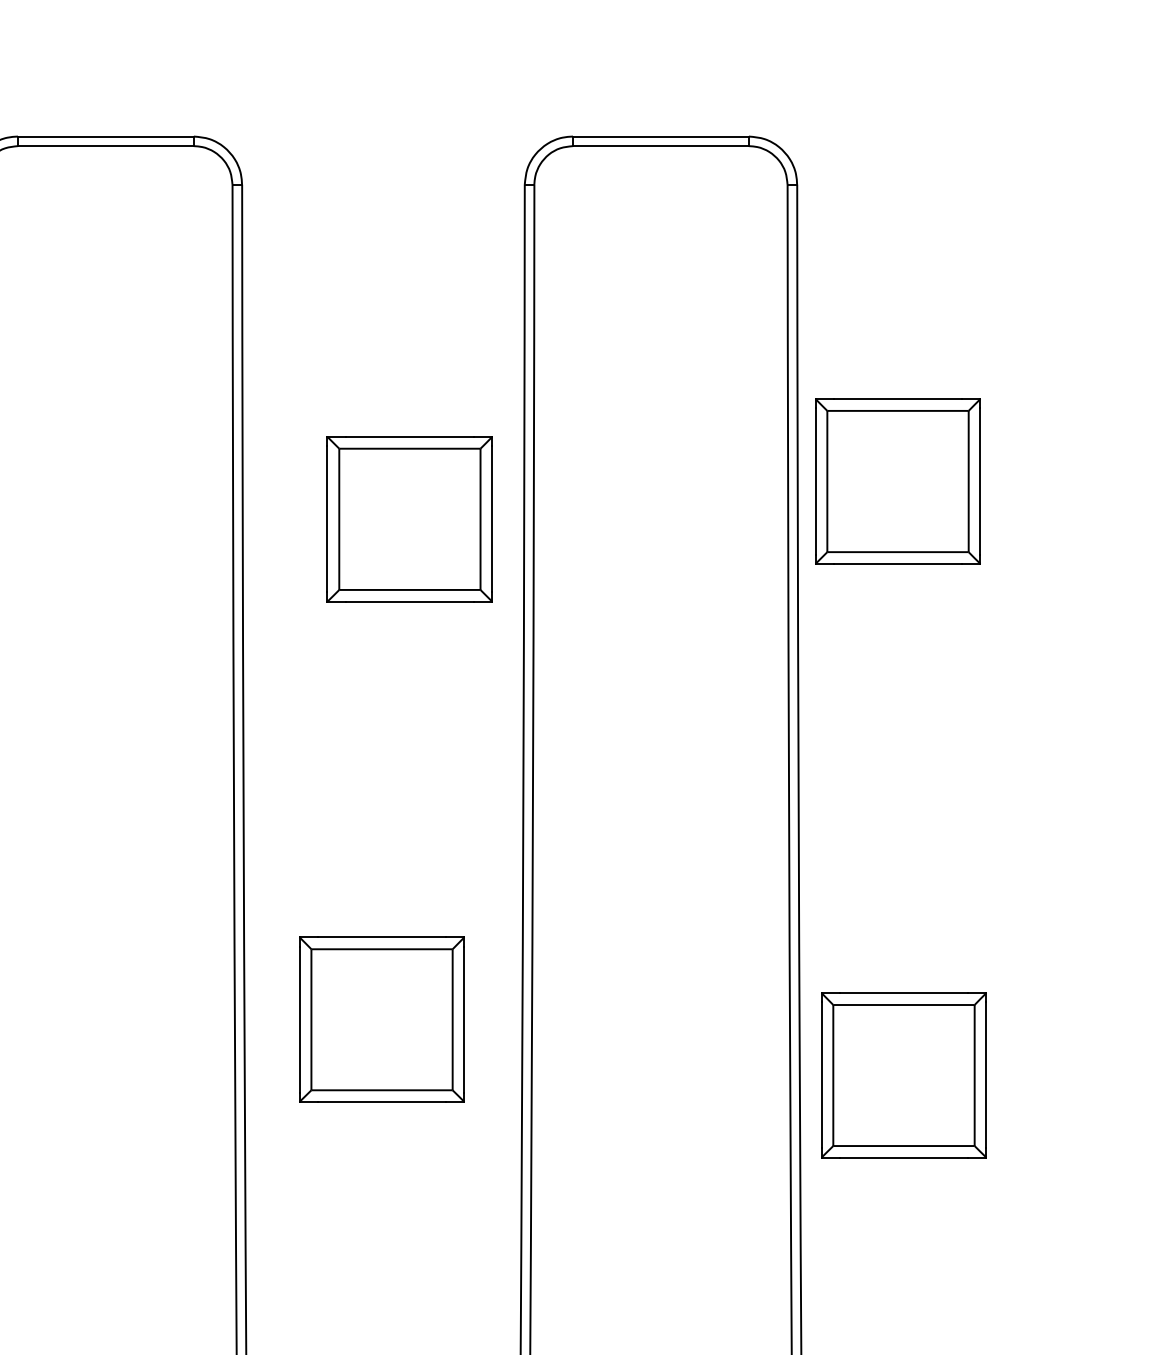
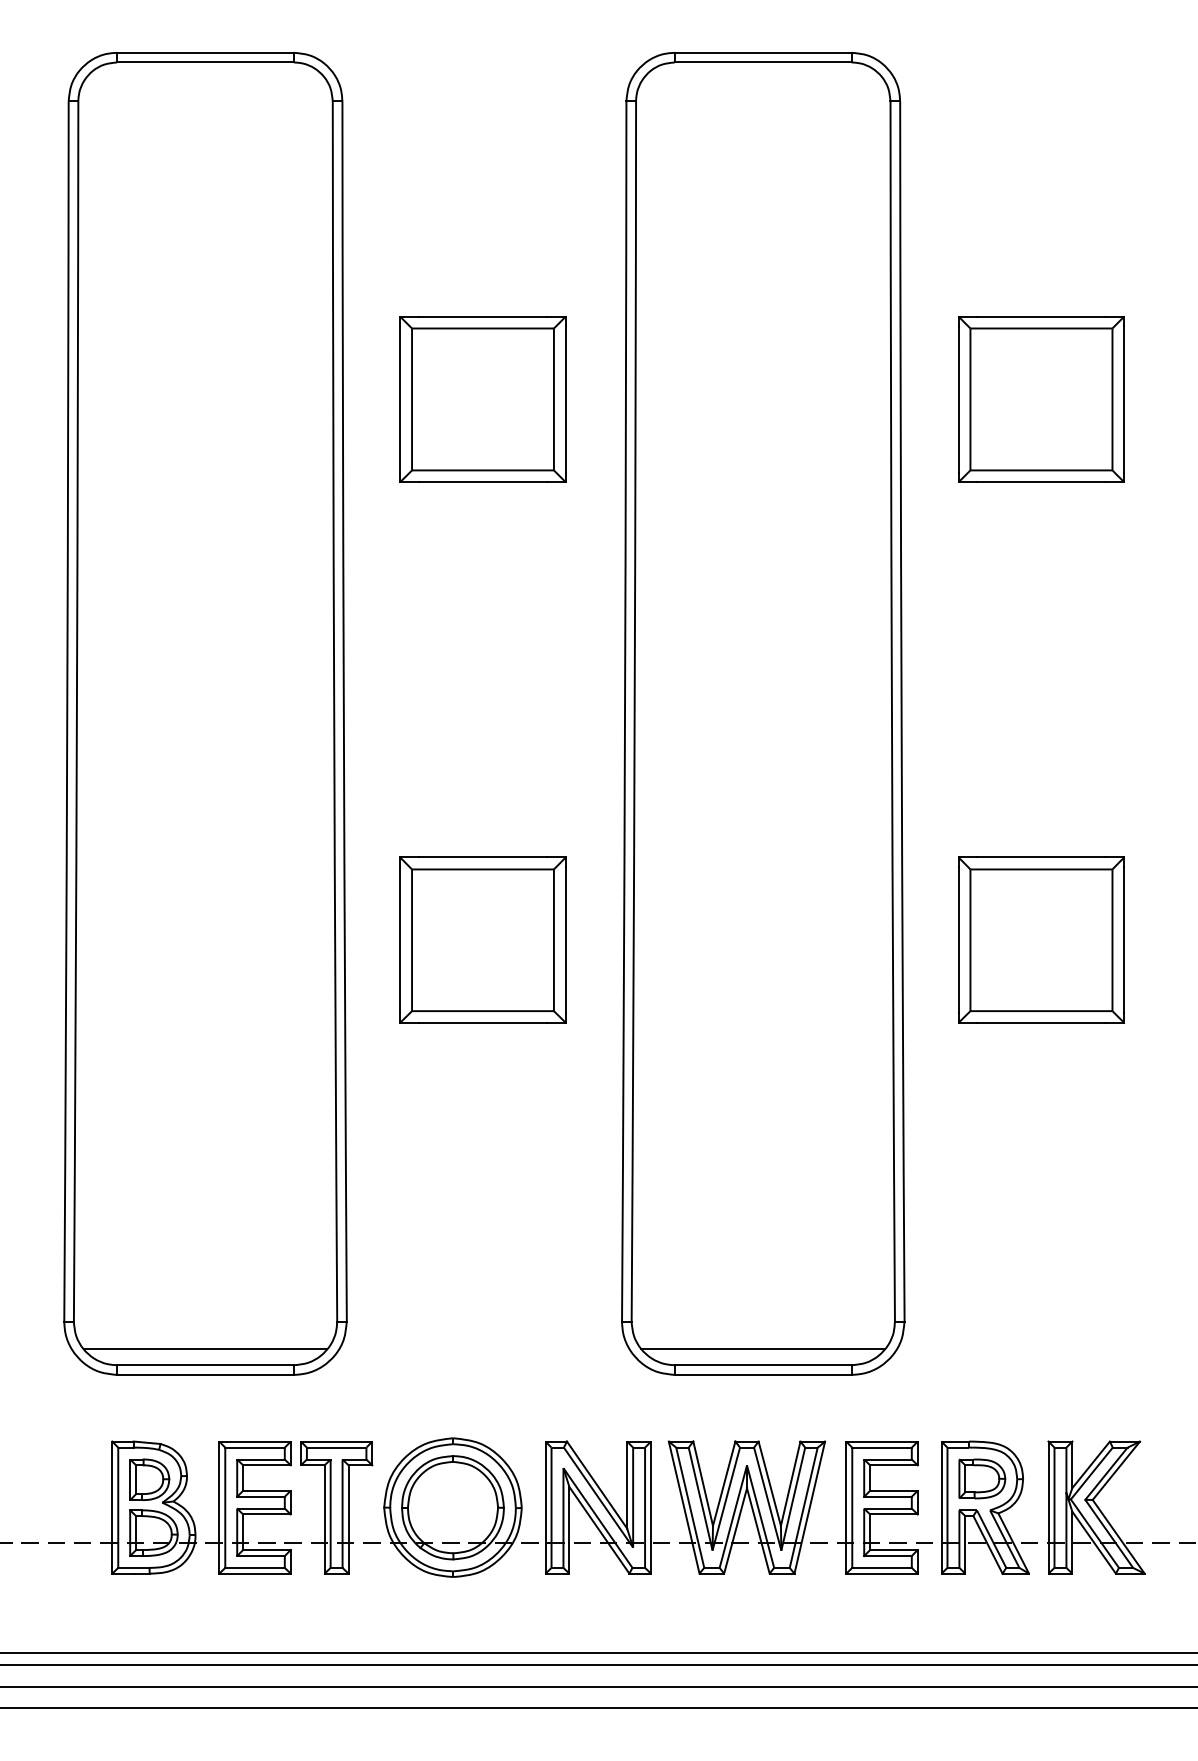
part: (898, 481) -> (1041, 399), moved
part: (409, 519) -> (482, 399), moved
part: (904, 1074) -> (1041, 939), moved

